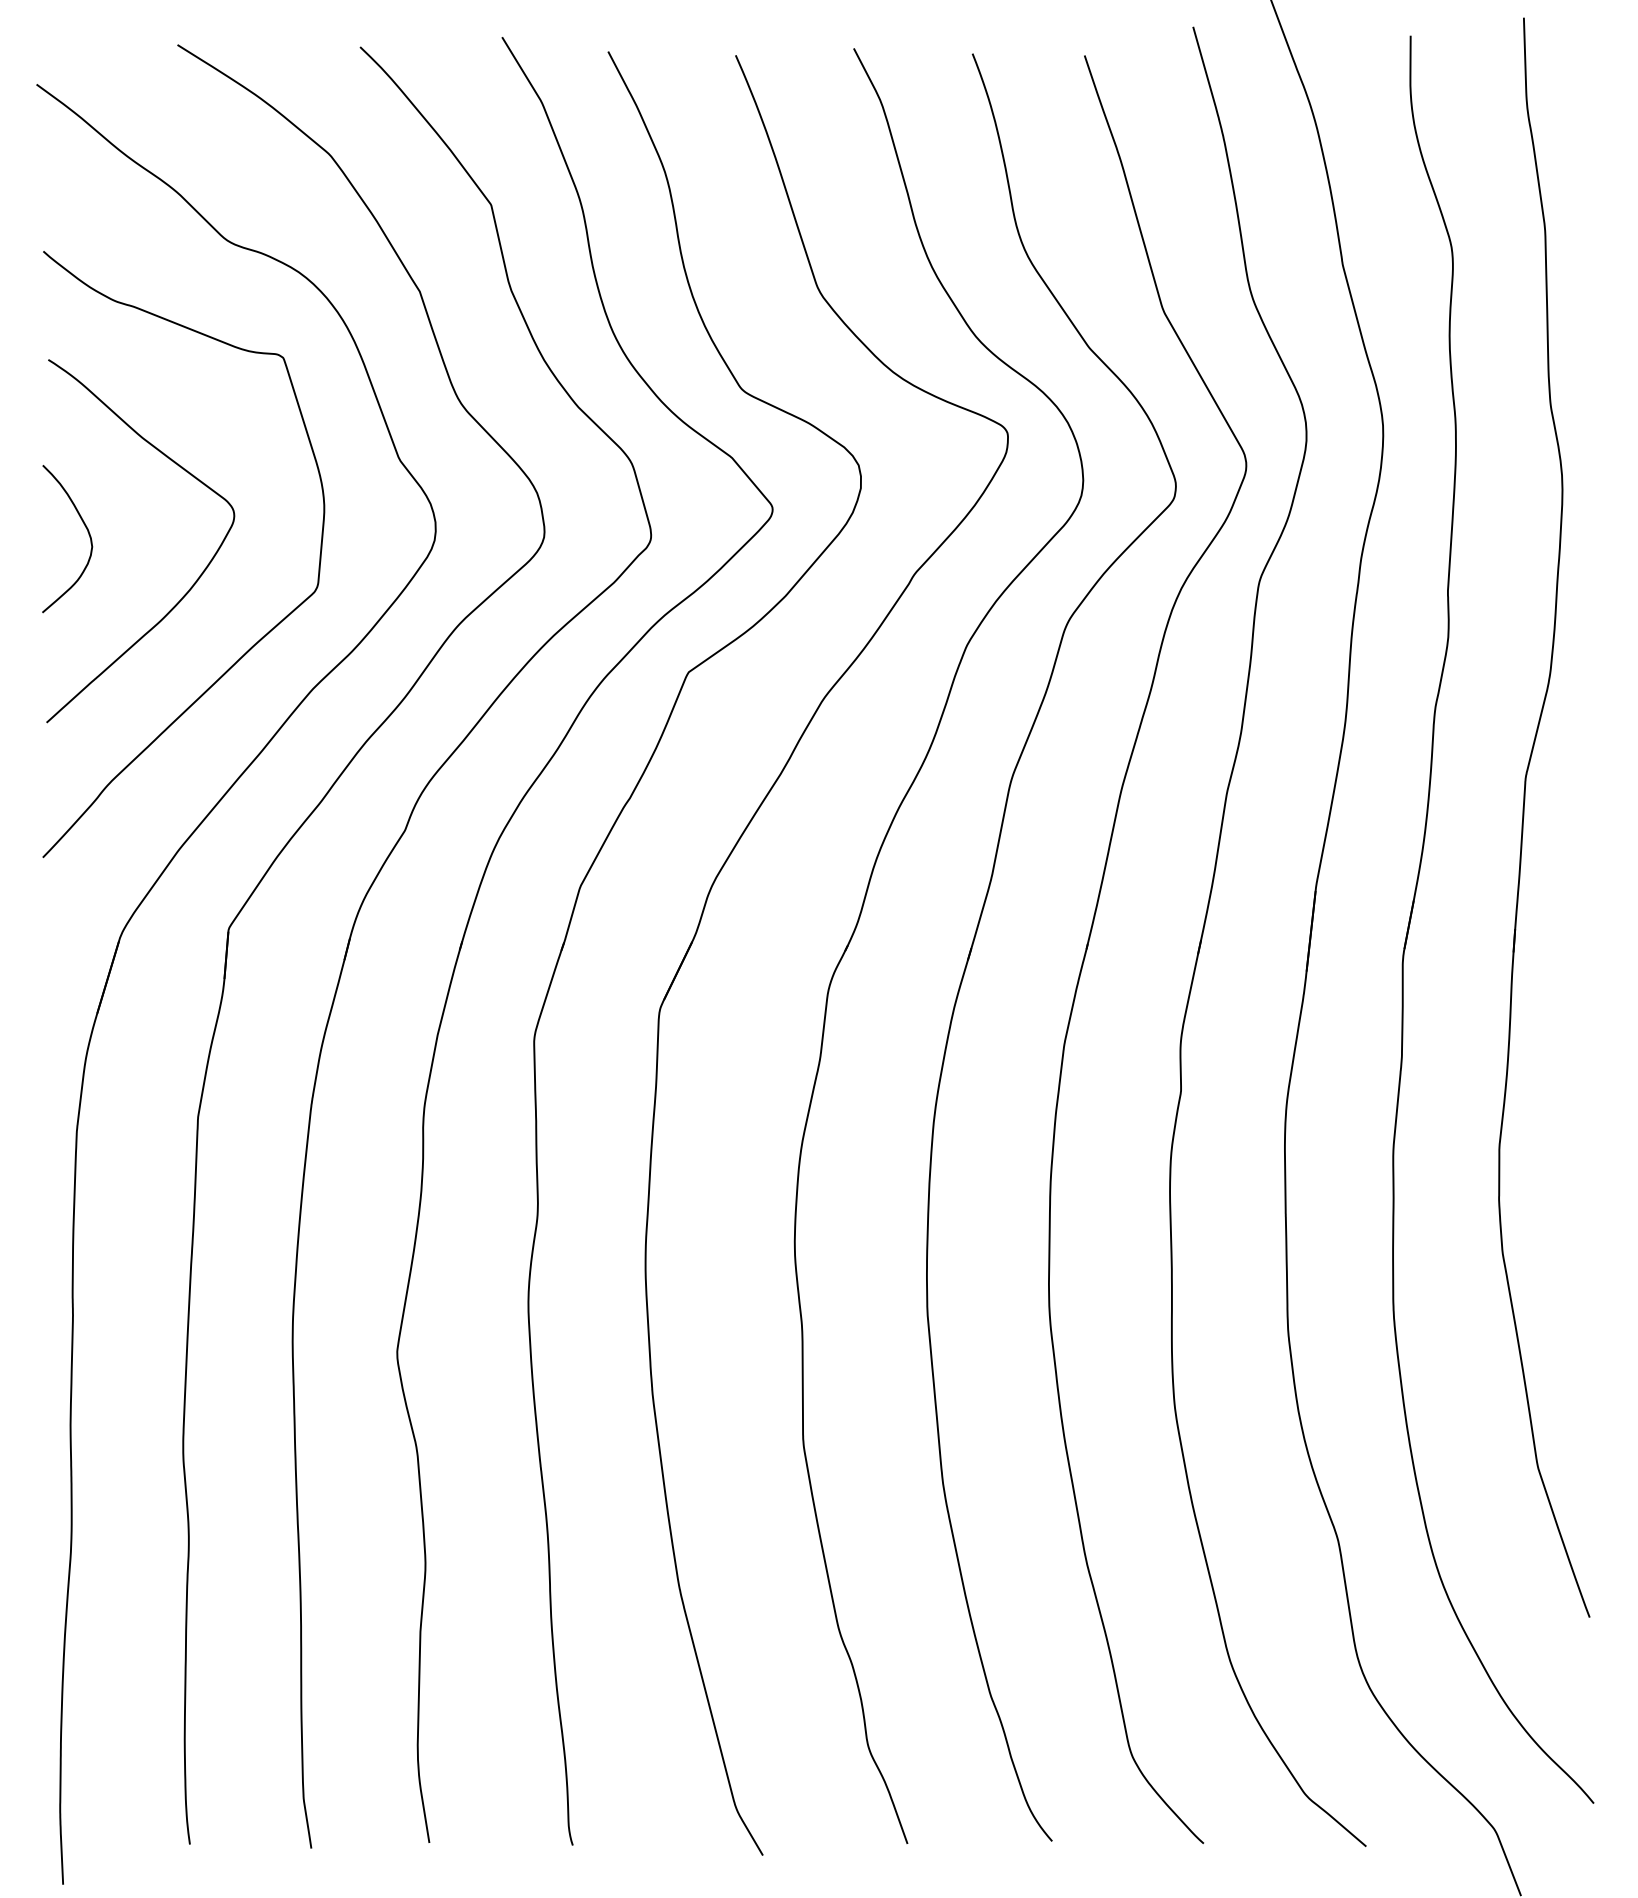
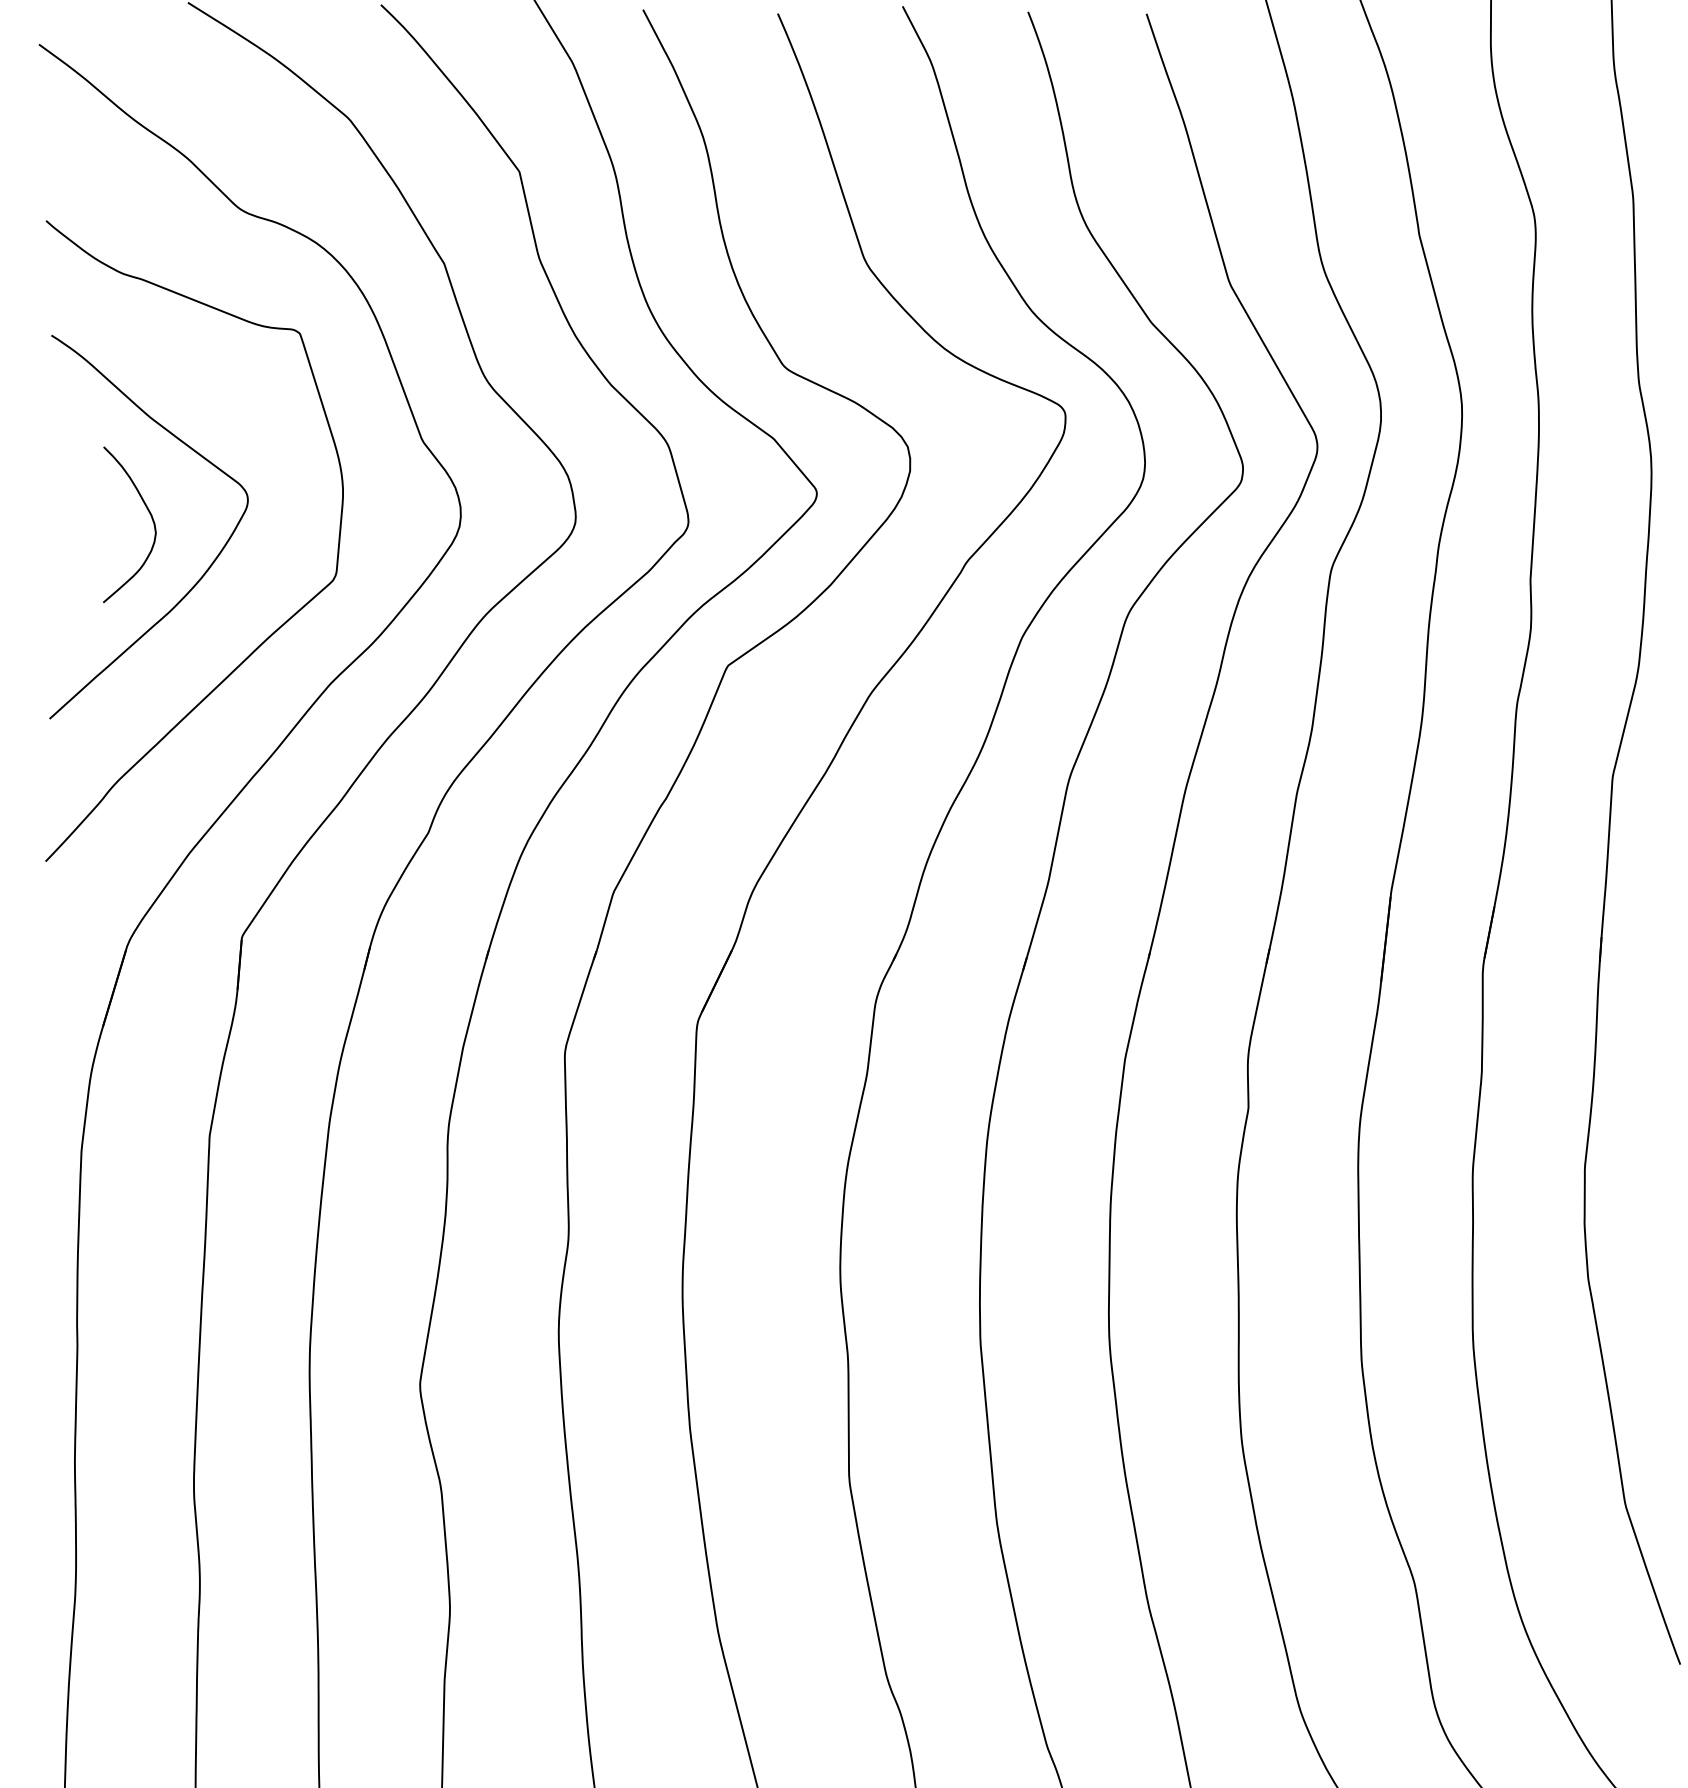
curve: (87, 532) -> (150, 517), moved

